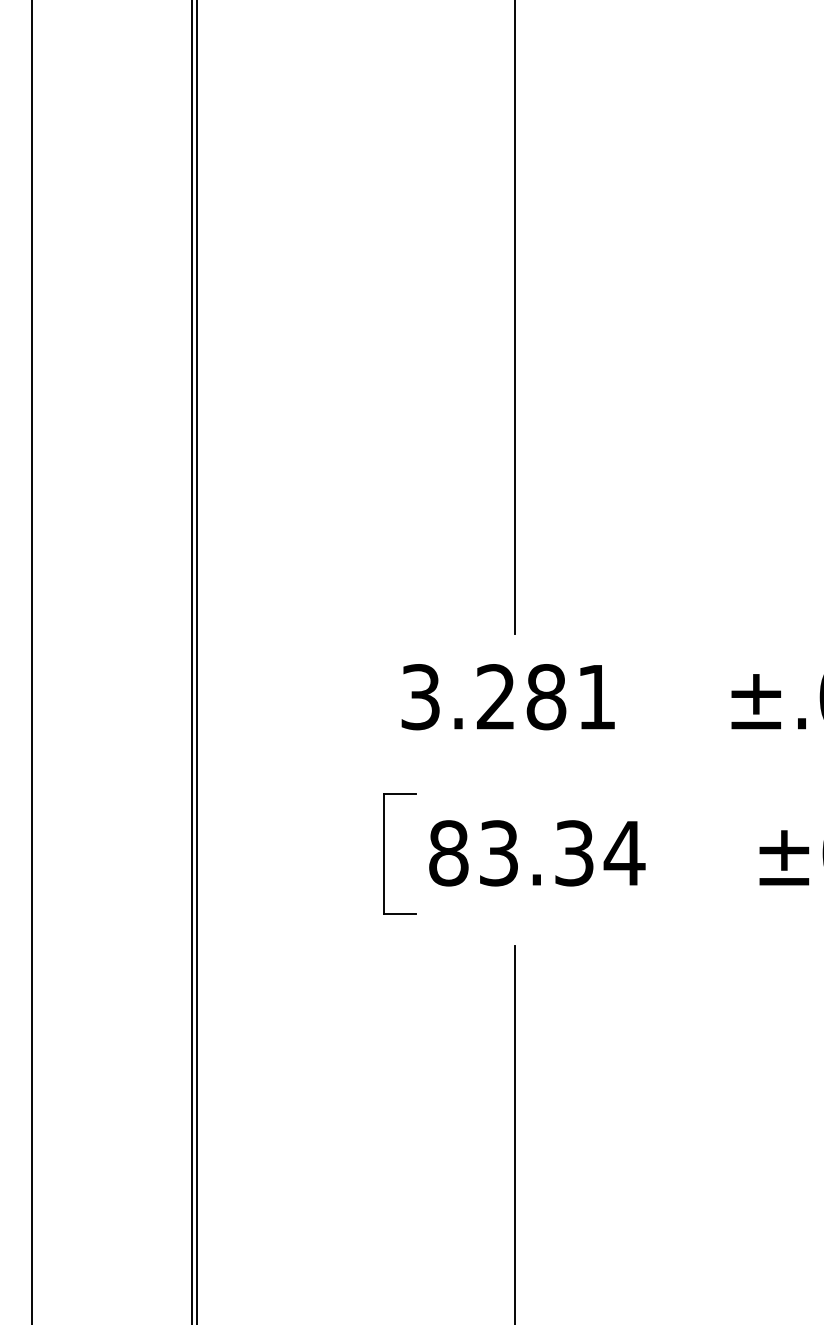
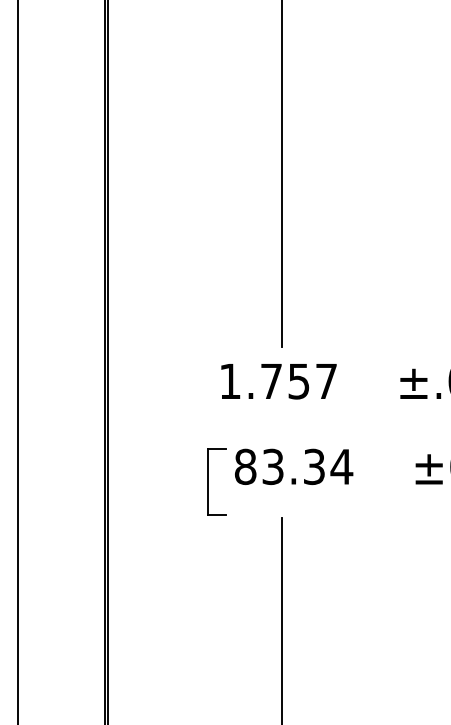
text: (507, 697) -> (277, 381), 3.281 -> 1.757
part: (384, 852) -> (208, 481), moved

